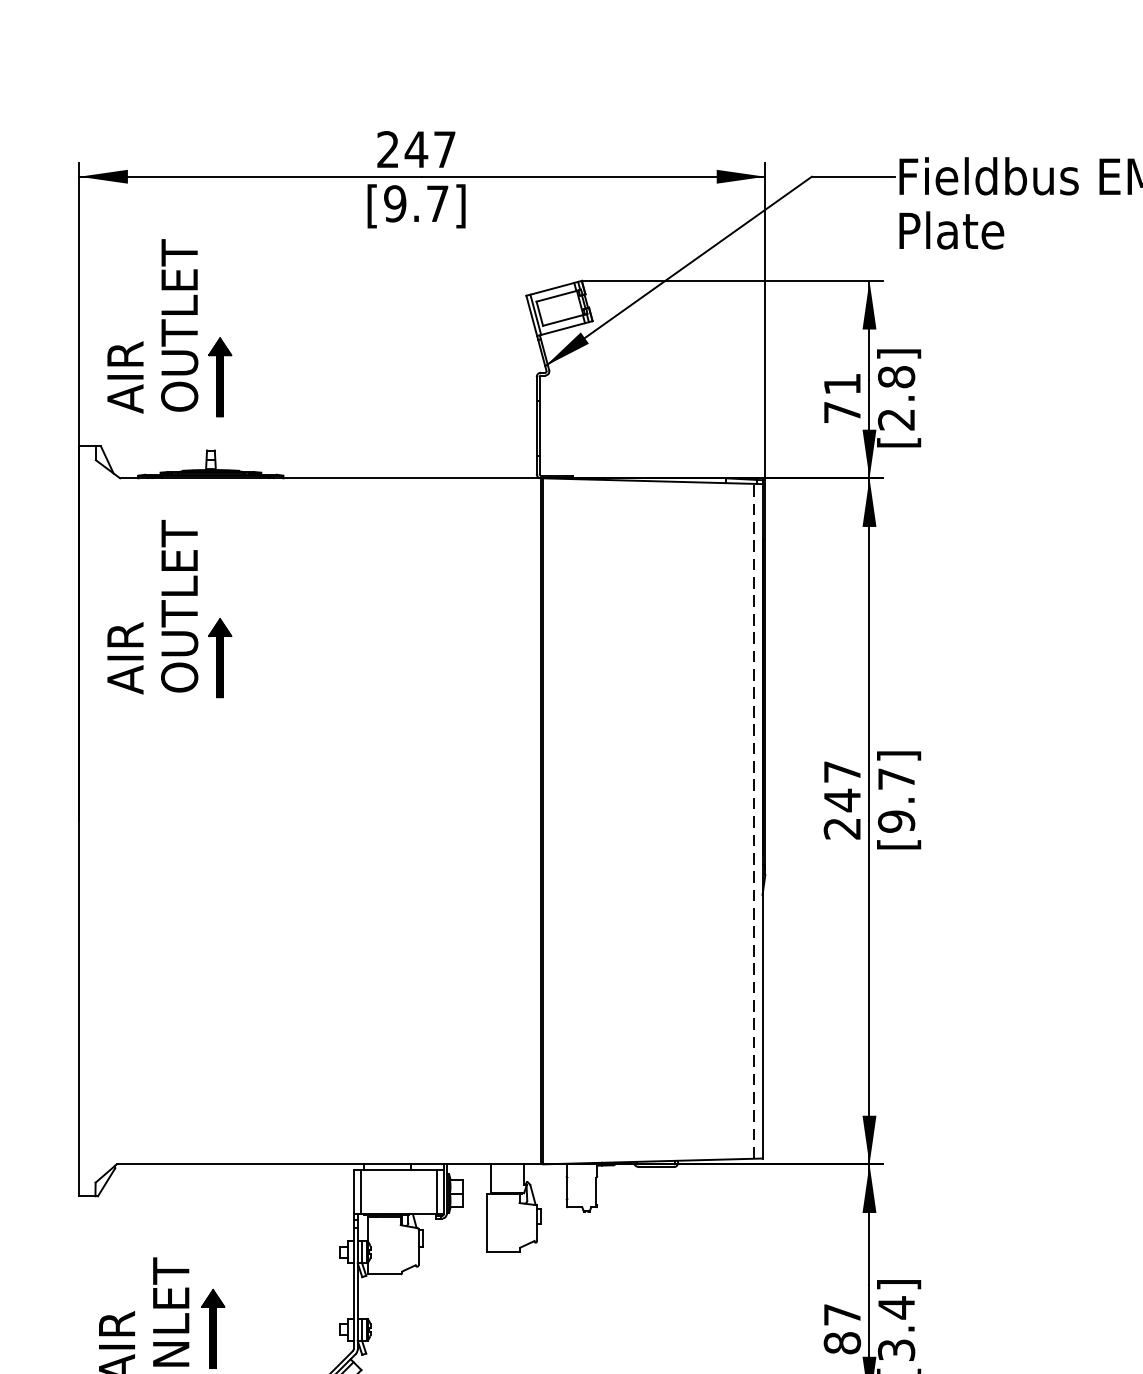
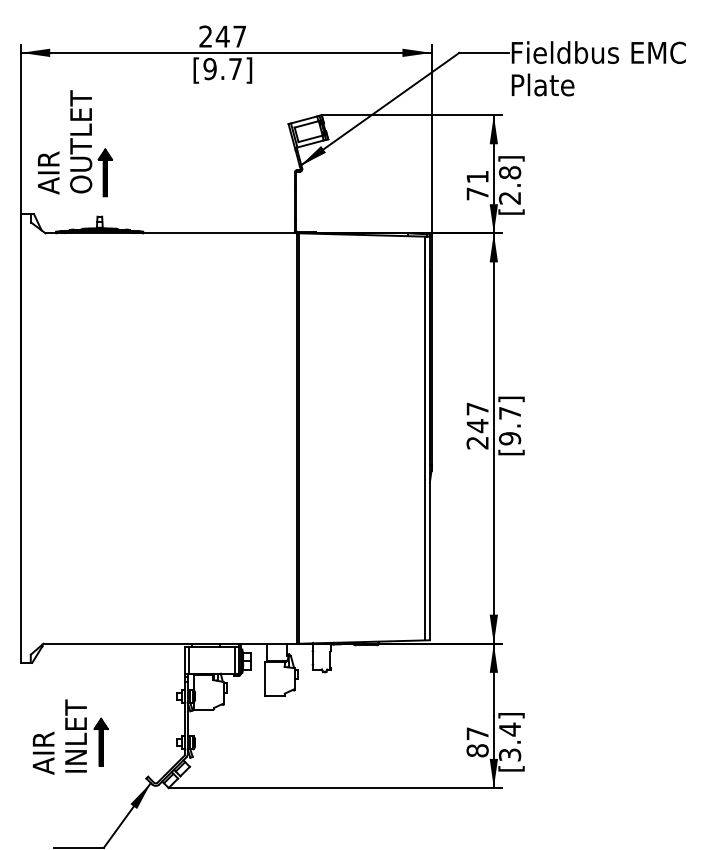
part: (170, 609) -> (75, 311), removed
line: (753, 821) -> (424, 438), dashed -> solid

